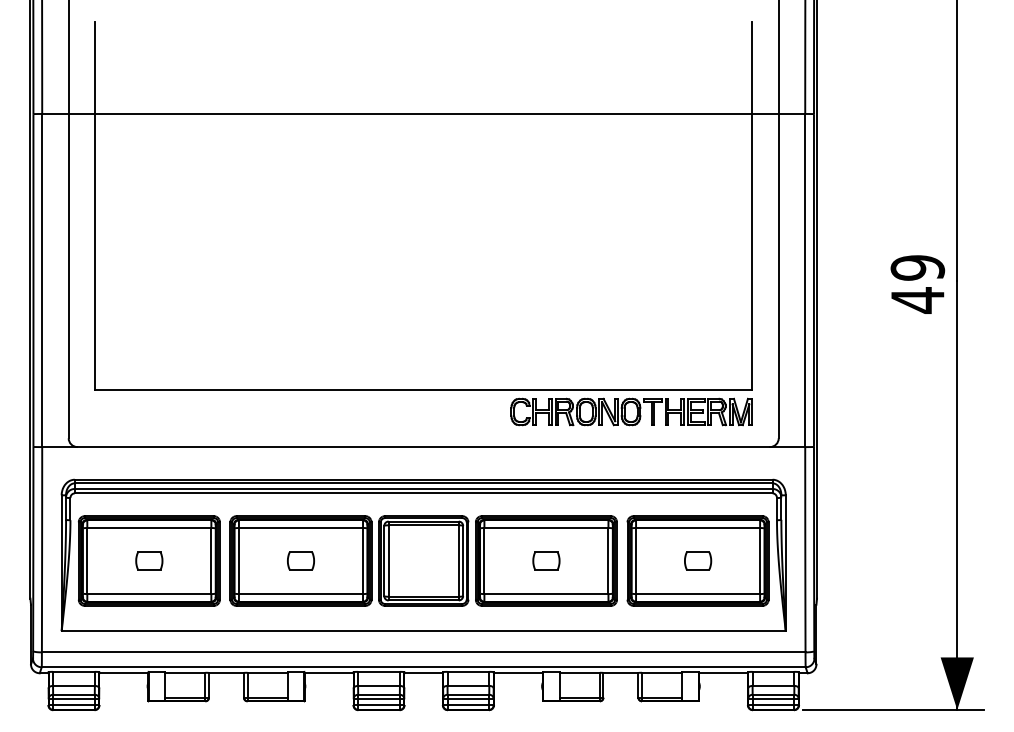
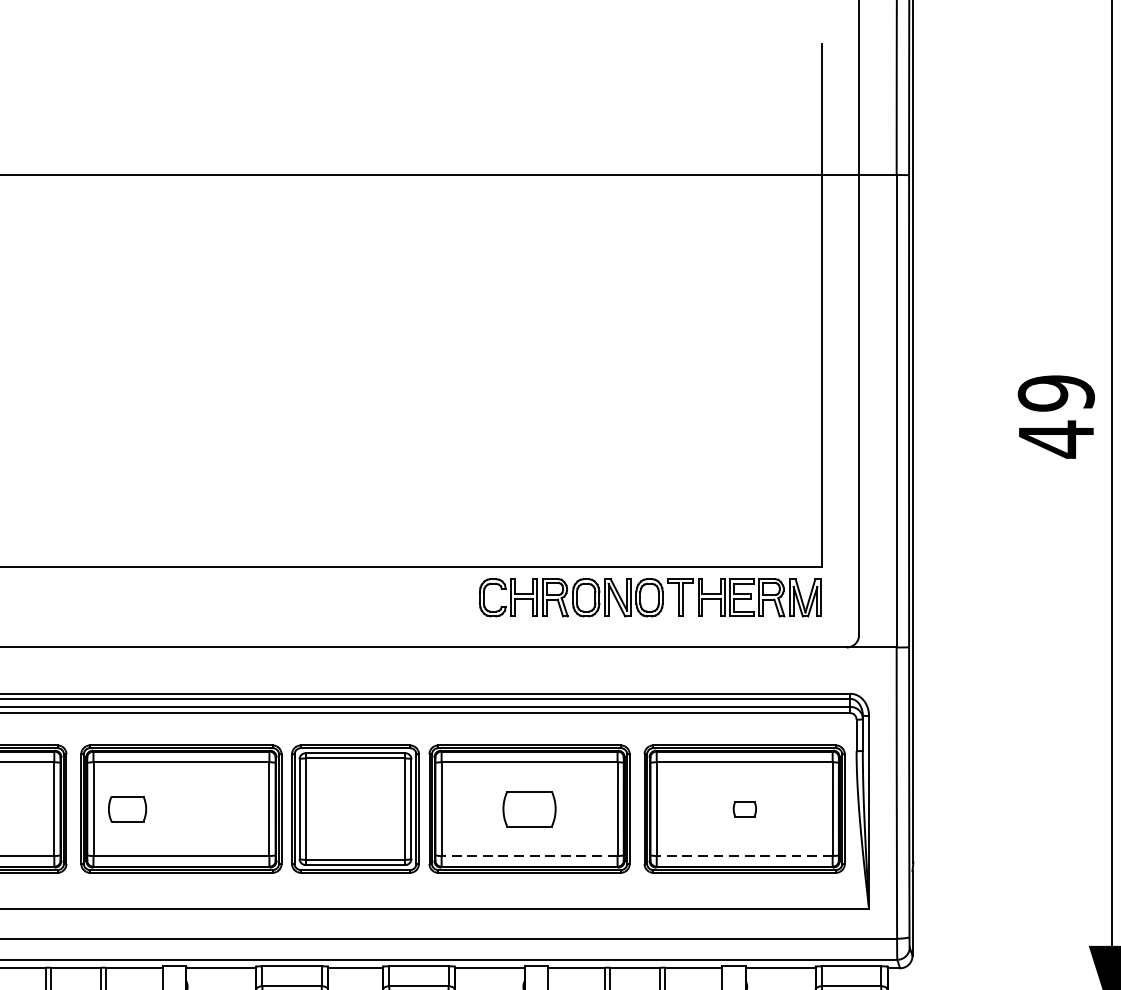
part: (300, 560) -> (126, 808), moved
part: (546, 560) -> (529, 808), size x1.4
part: (698, 560) -> (745, 808), size x0.6
line: (545, 594) -> (528, 856), solid -> dashed
line: (697, 594) -> (743, 856), solid -> dashed

